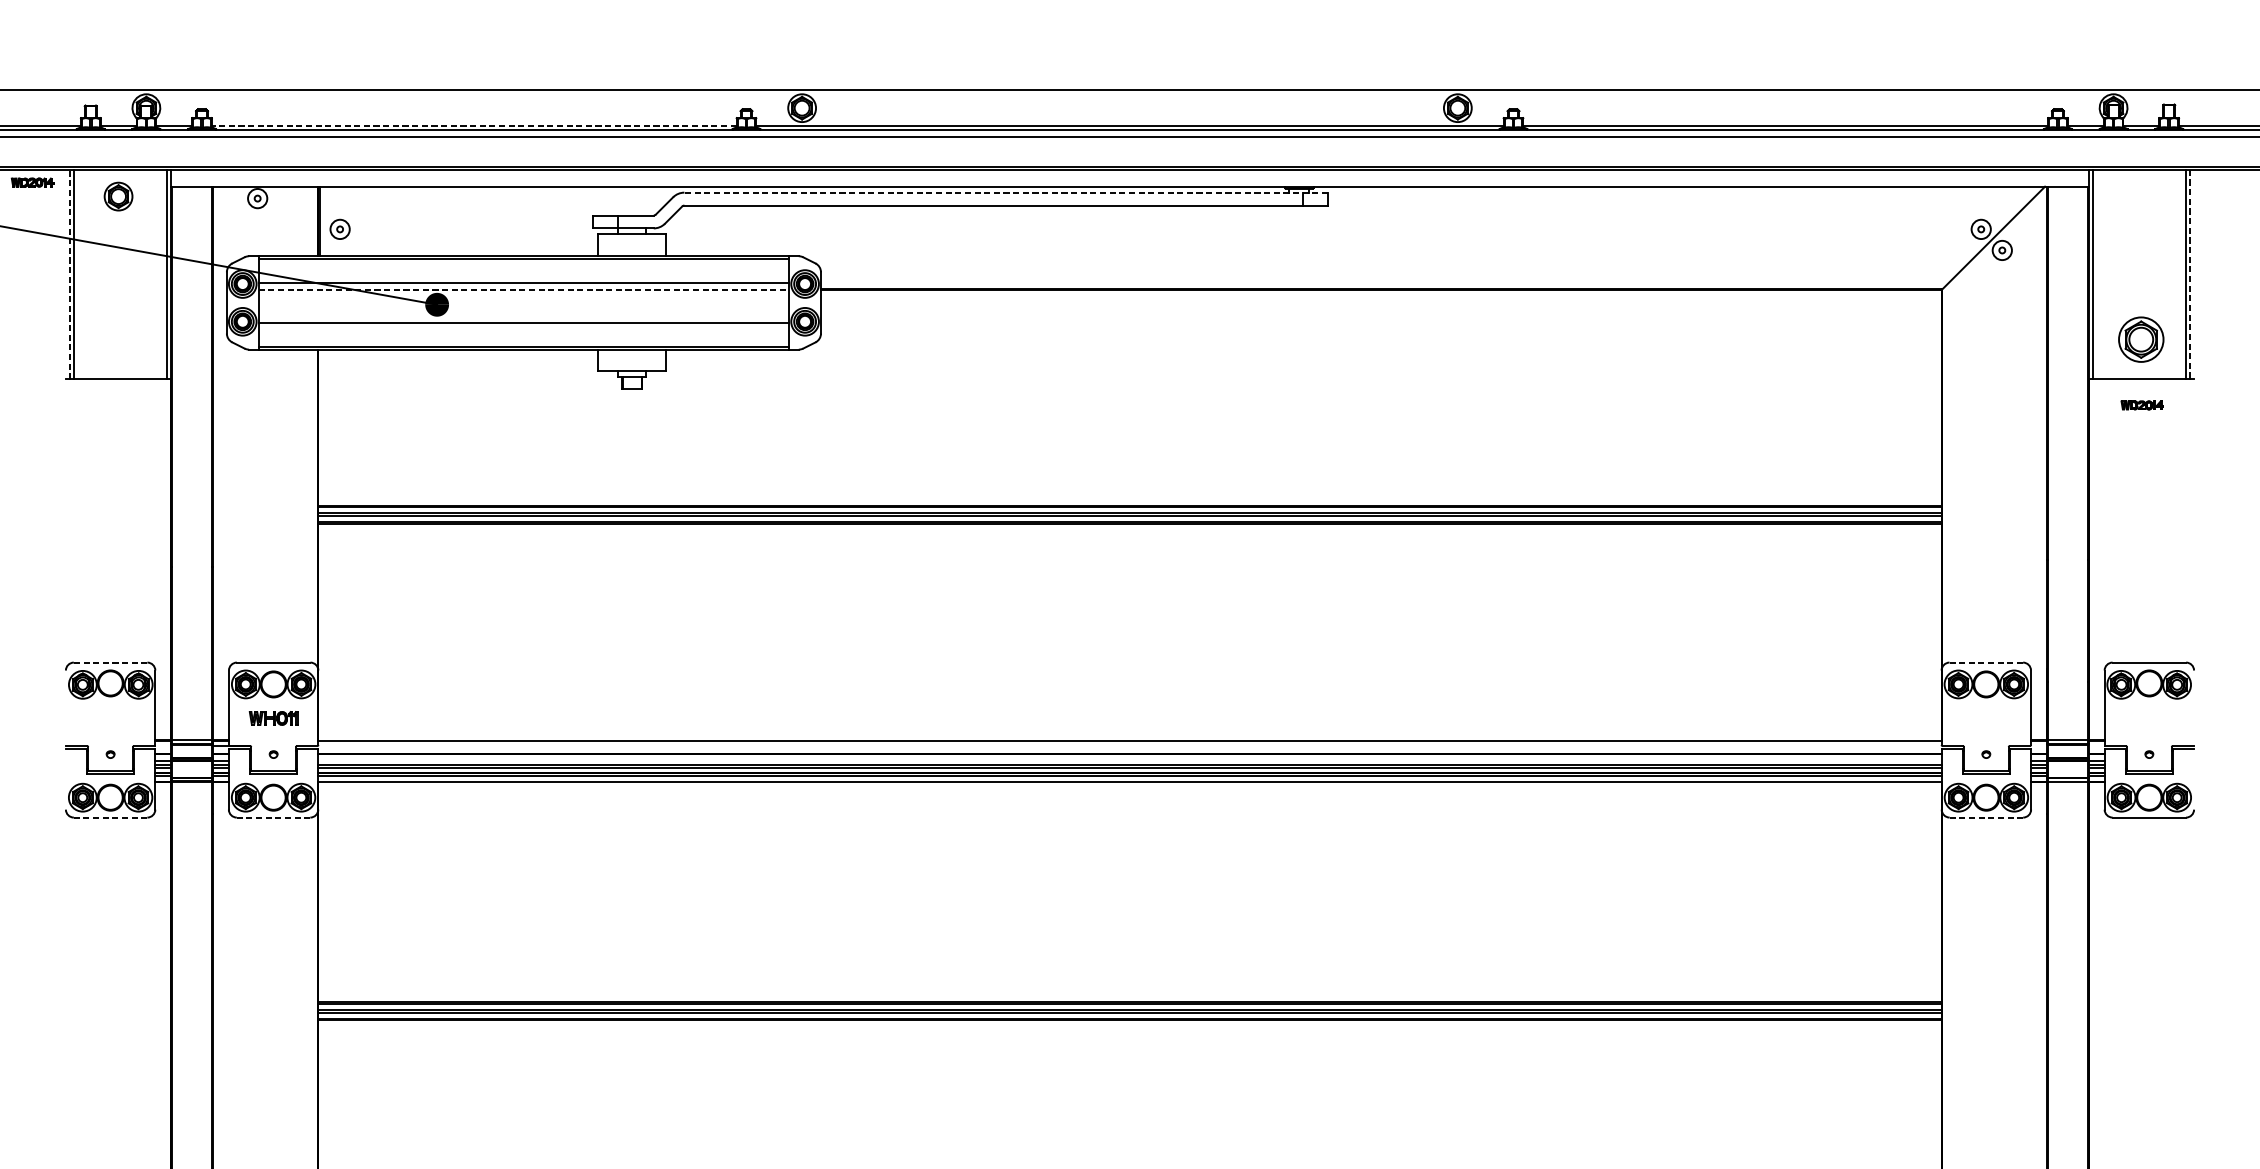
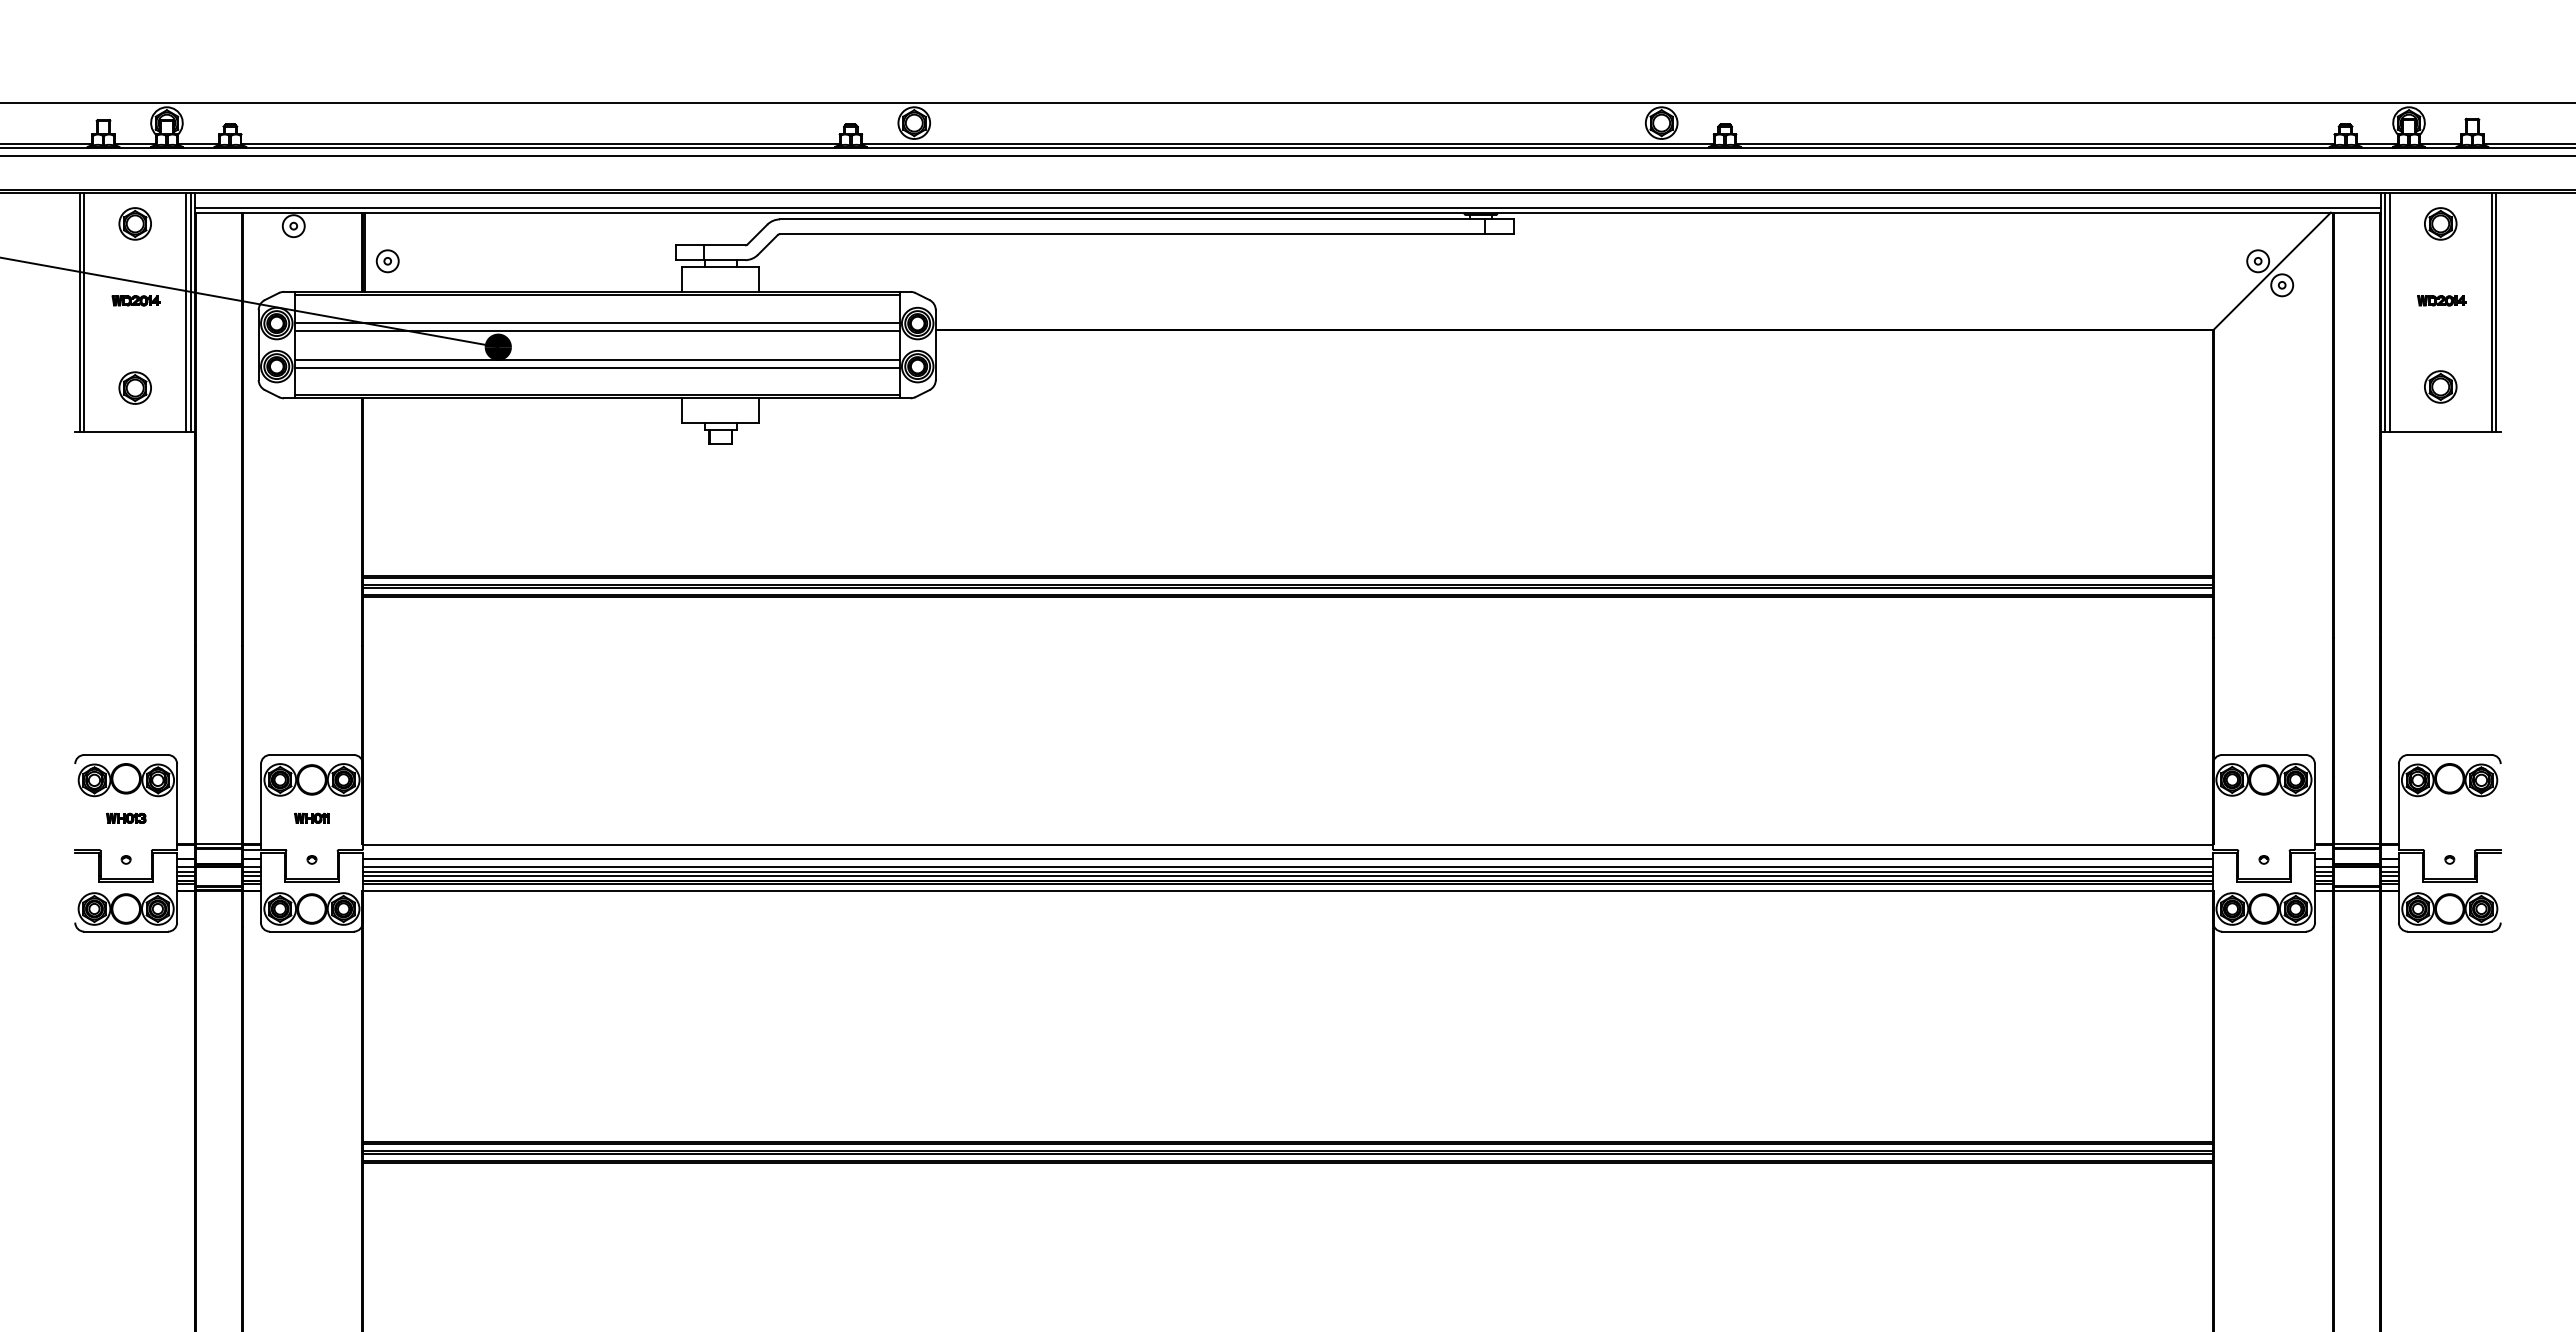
line: (474, 126) -> (540, 143), dashed -> solid
part: (31, 182) -> (135, 300), moved
line: (1129, 183) -> (1287, 208), added
line: (1005, 192) -> (1146, 219), dashed -> solid
part: (2141, 196) -> (2440, 223), added
line: (69, 274) -> (79, 312), dashed -> solid
line: (163, 274) -> (186, 312), added
line: (2096, 274) -> (2389, 312), added
line: (2190, 275) -> (2496, 313), dashed -> solid
line: (524, 290) -> (597, 330), dashed -> solid
line: (523, 315) -> (596, 359), added
part: (2141, 339) -> (2440, 386), size x0.62
part: (117, 340) -> (134, 387), added
part: (2142, 405) -> (2441, 300), moved
line: (110, 663) -> (126, 755), dashed -> solid
line: (1985, 663) -> (2263, 755), dashed -> solid
part: (110, 717) -> (126, 817), added
part: (273, 717) -> (311, 817), size x0.62
line: (1129, 761) -> (1287, 867), added
line: (110, 817) -> (126, 931), dashed -> solid
line: (273, 817) -> (311, 931), dashed -> solid
line: (1986, 817) -> (2264, 931), dashed -> solid

